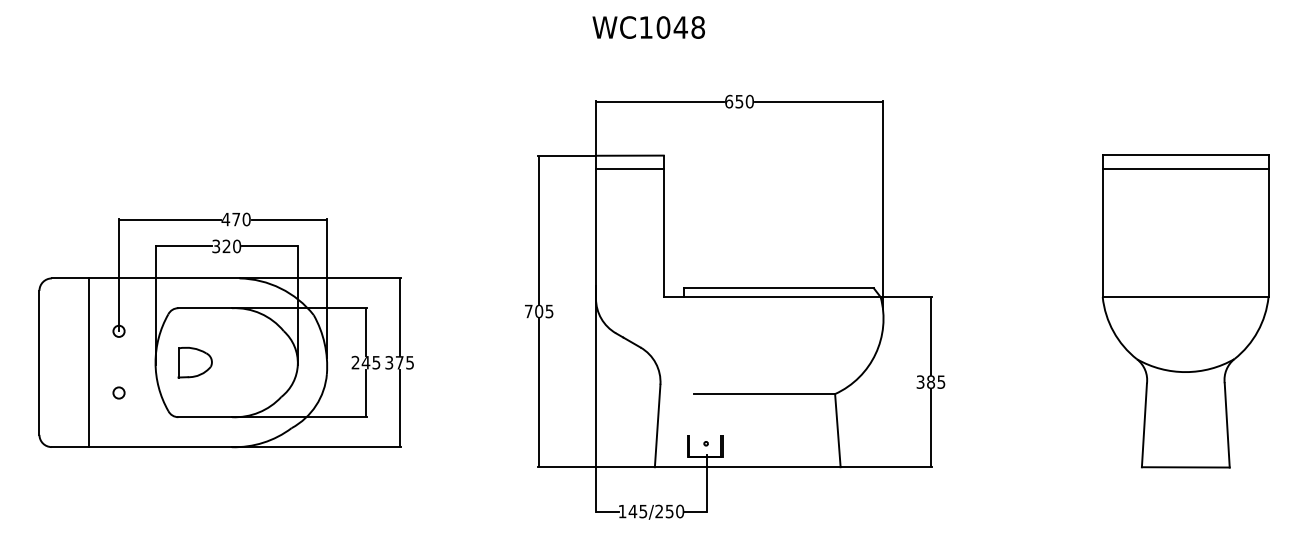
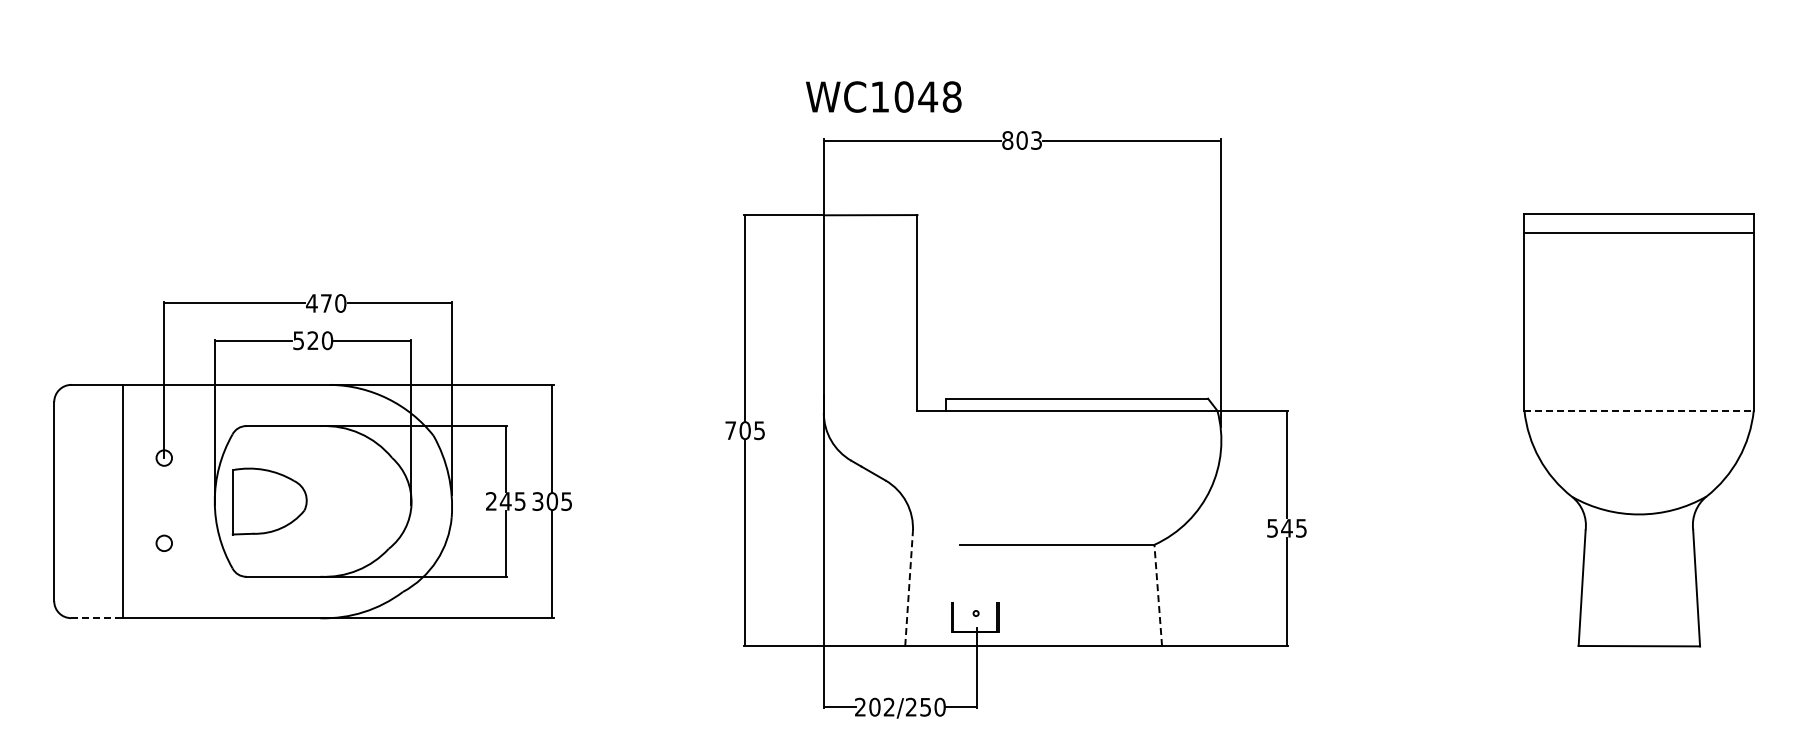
text: (648, 27) -> (883, 96), moved
text: (739, 101) -> (1022, 140), 650 -> 803
line: (629, 168) -> (870, 233), removed
text: (216, 246) -> (298, 340), 320 -> 520
line: (1185, 296) -> (1639, 410), solid -> dashed
part: (195, 362) -> (269, 500), size x1.6
text: (399, 362) -> (552, 501), 375 -> 305
text: (925, 381) -> (1279, 527), 385 -> 545
line: (657, 425) -> (909, 588), solid -> dashed
line: (838, 430) -> (1158, 595), solid -> dashed
line: (70, 447) -> (97, 618), solid -> dashed
text: (632, 510) -> (874, 706), 145/250 -> 202/250

